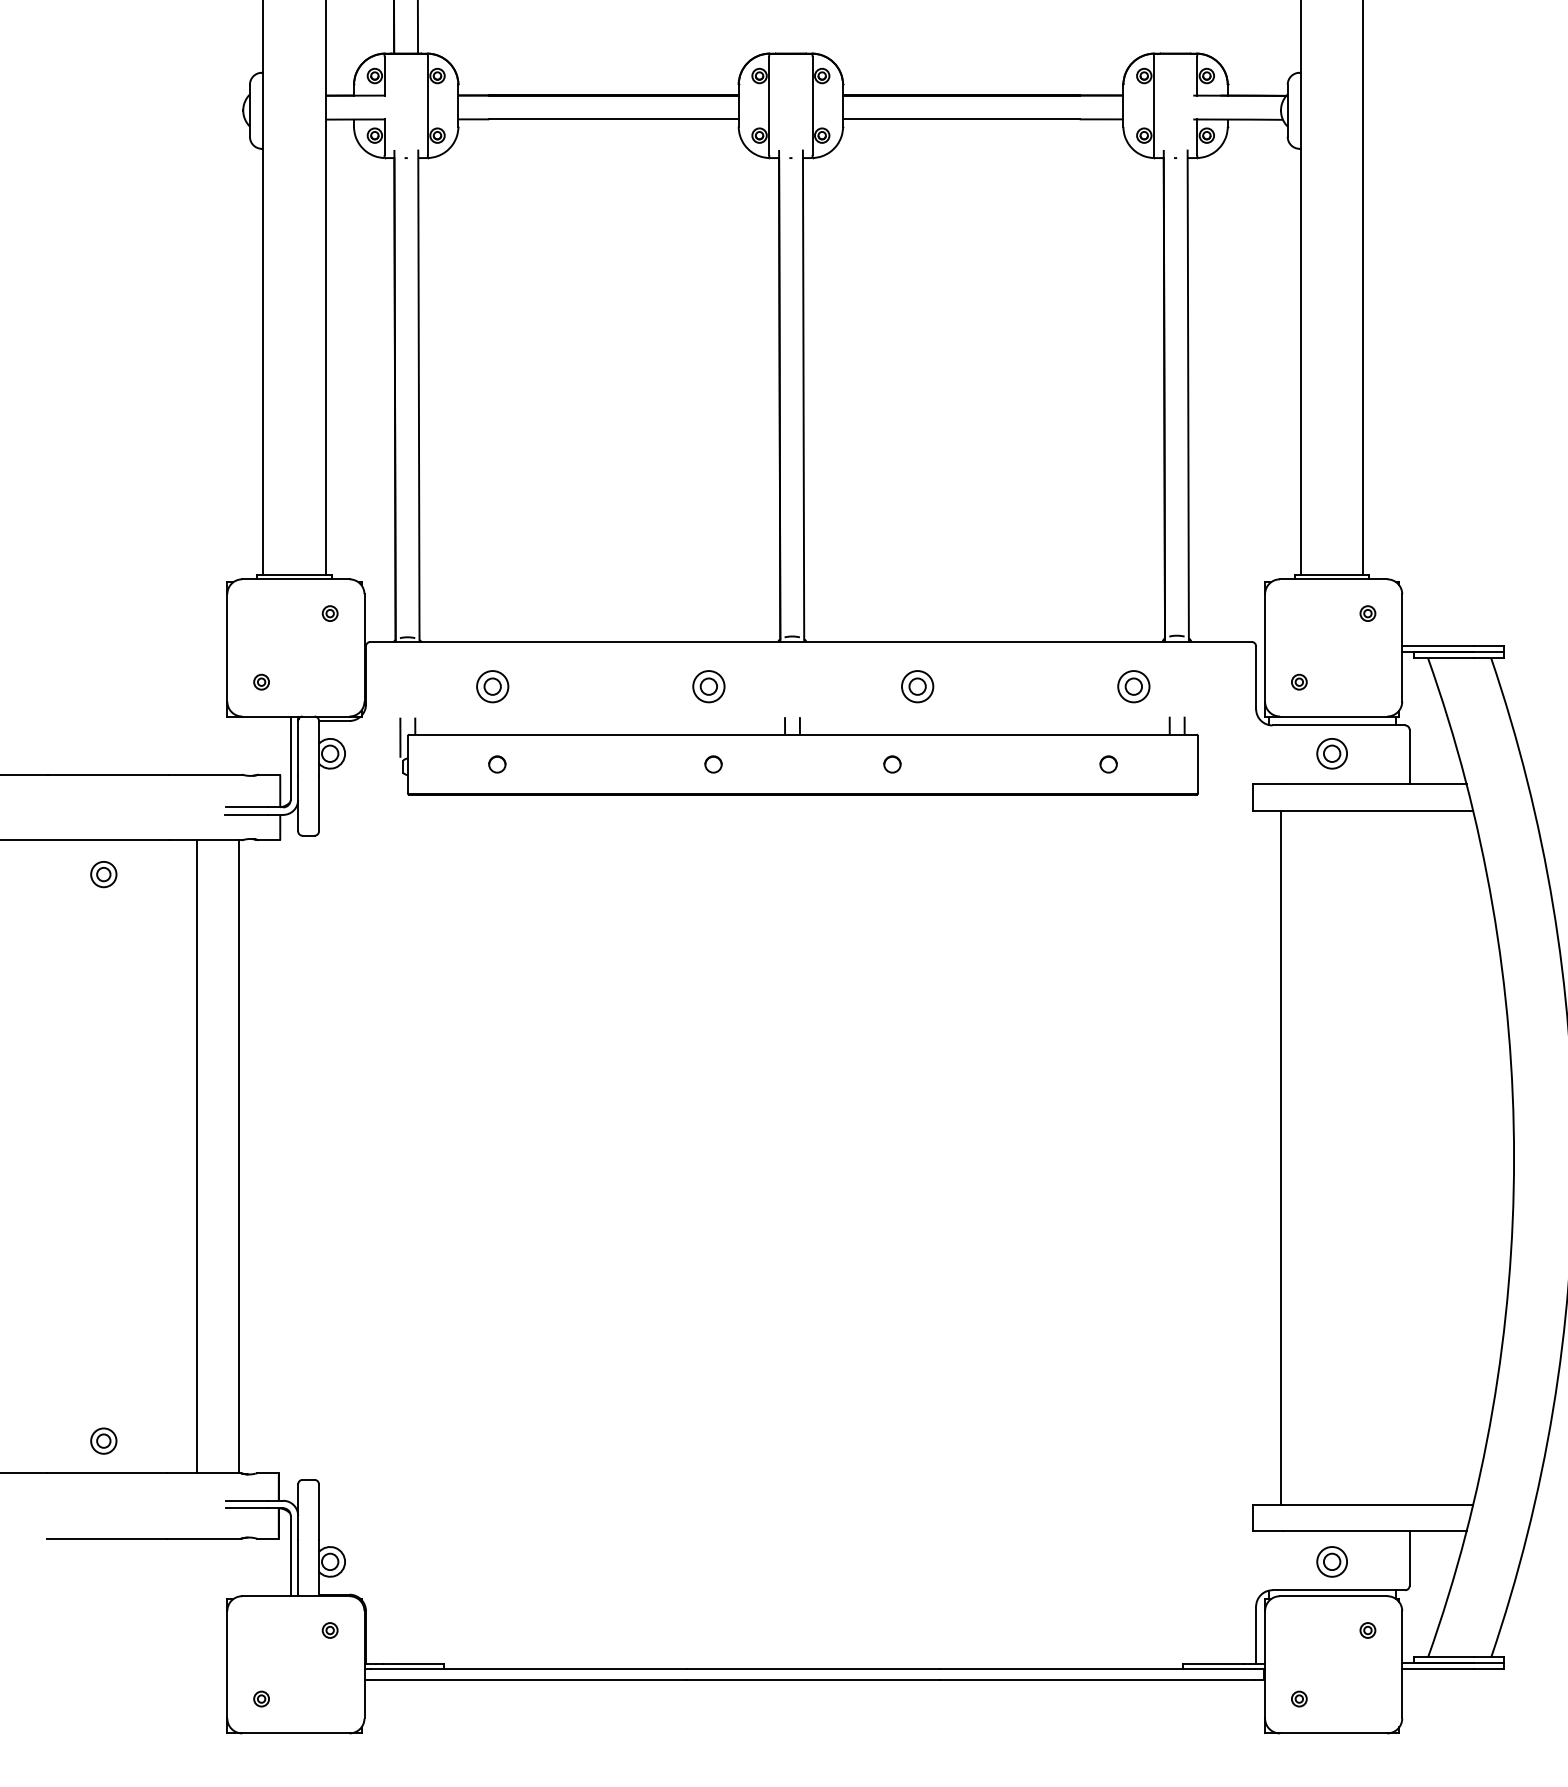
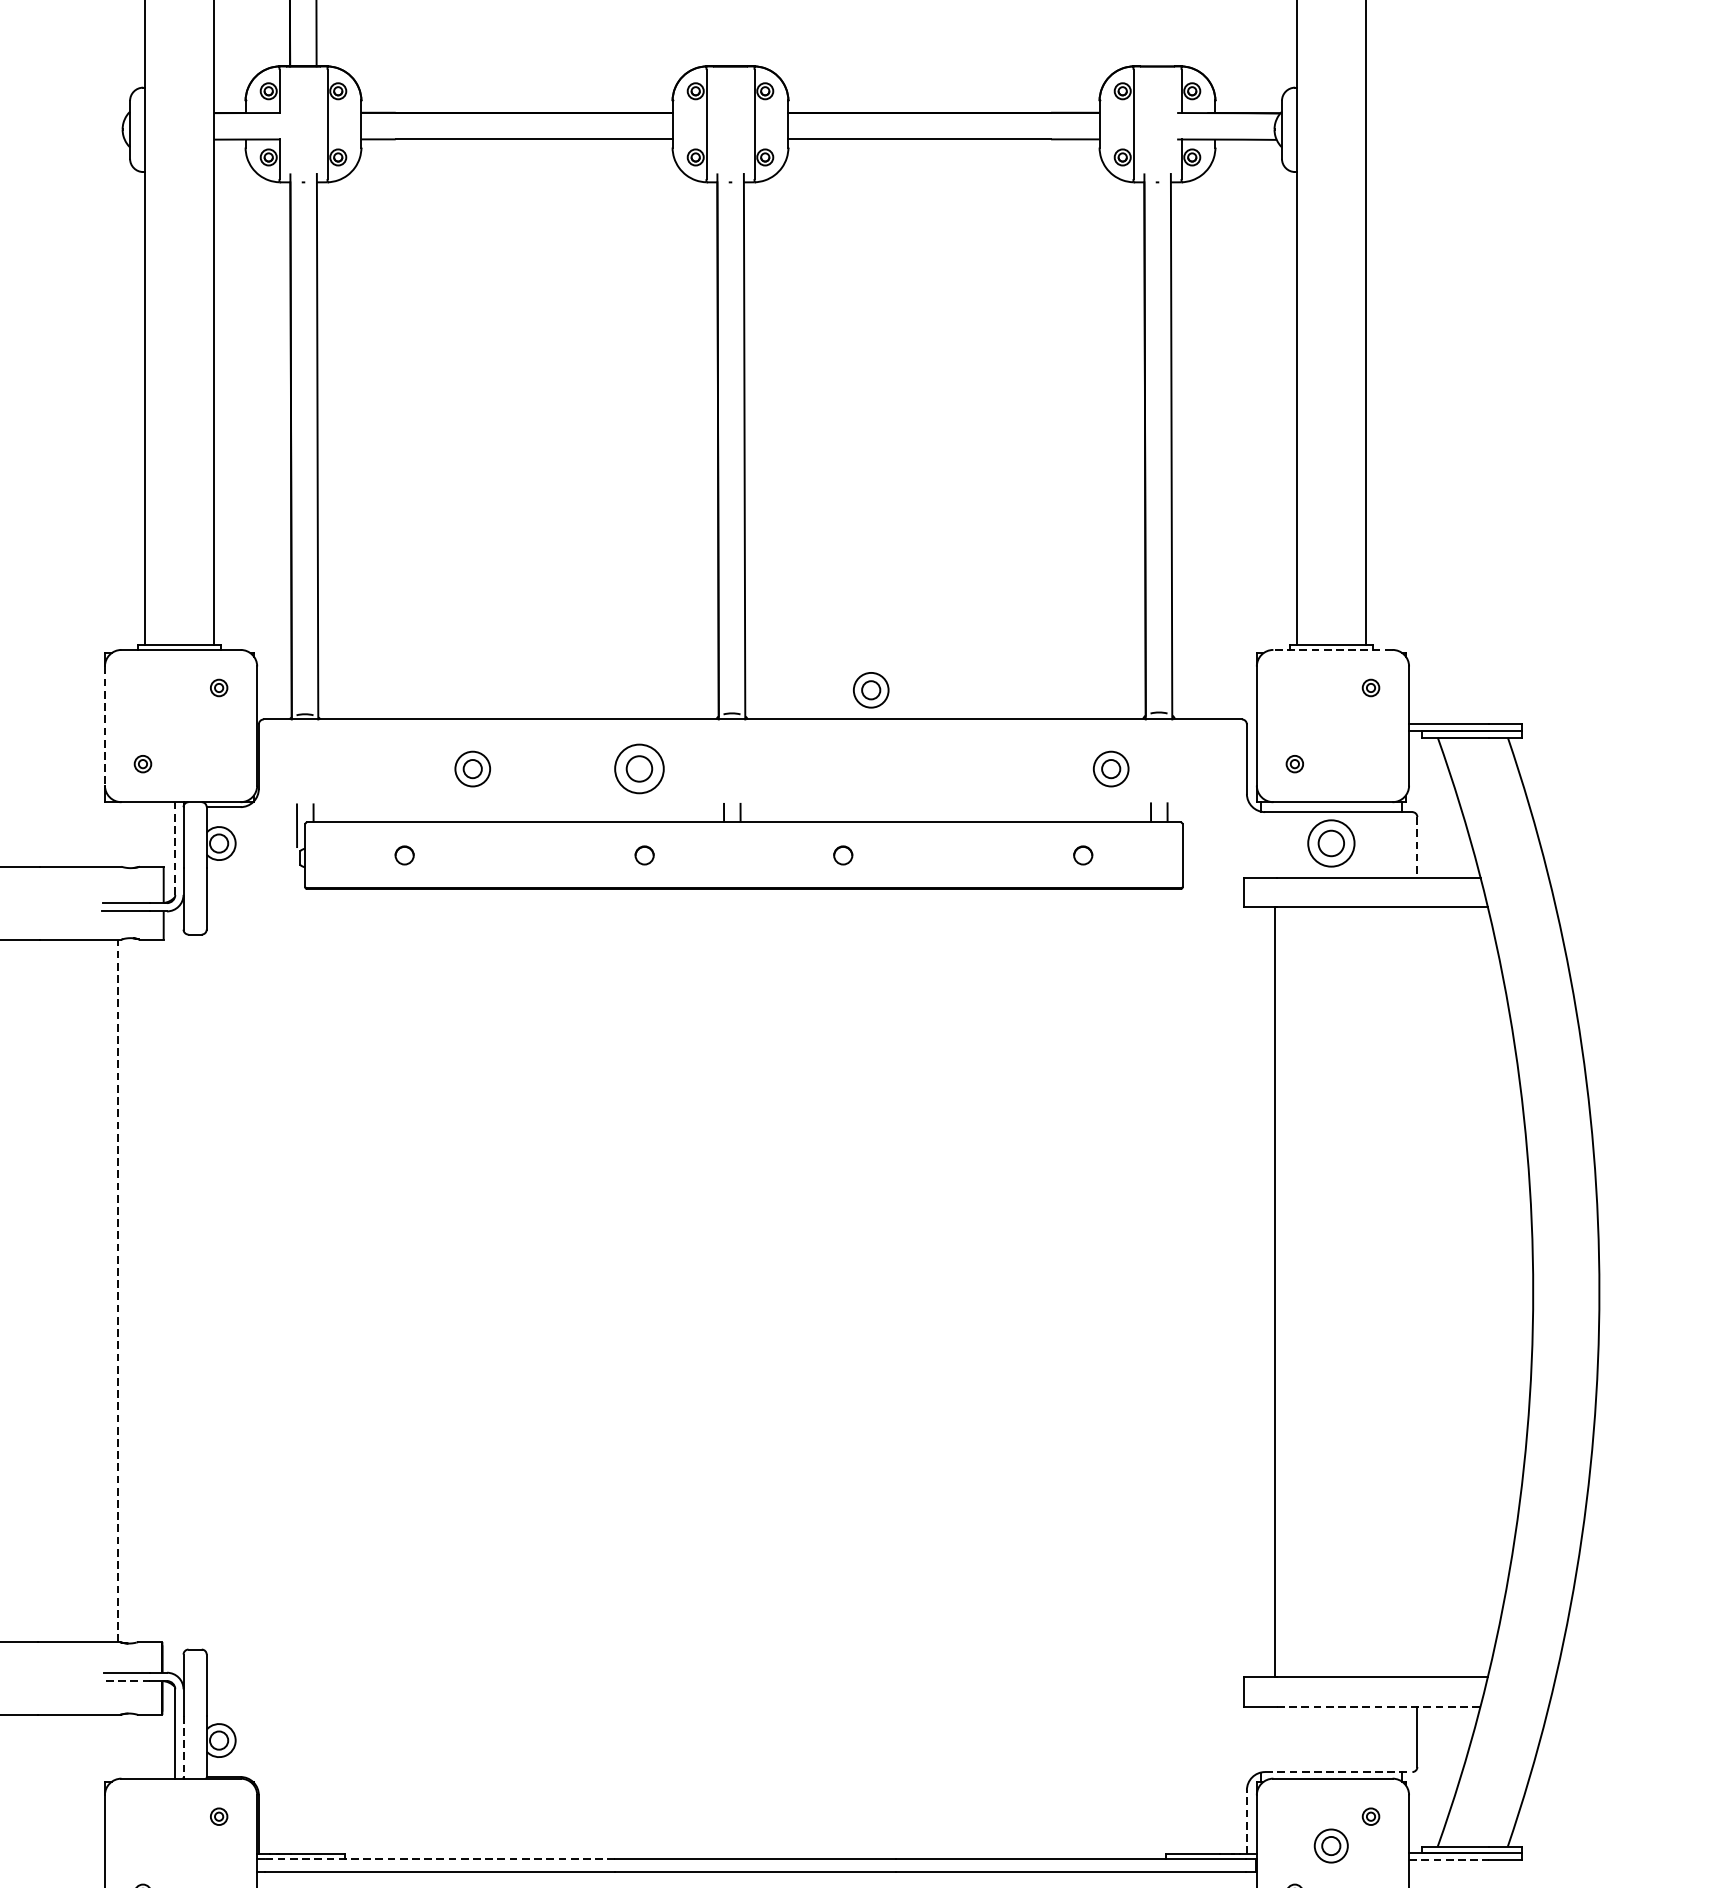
line: (1333, 579) -> (1332, 650), solid -> dashed
line: (227, 647) -> (105, 725), solid -> dashed
part: (492, 686) -> (472, 768), moved
part: (708, 686) -> (639, 768), size x1.4
part: (917, 686) -> (871, 690), moved
part: (1331, 753) -> (1330, 843), size x1.4
line: (1409, 757) -> (1417, 847), solid -> dashed
line: (290, 758) -> (175, 848), solid -> dashed
line: (197, 1156) -> (71, 1290), removed
line: (239, 1156) -> (118, 1290), solid -> dashed
line: (247, 1508) -> (127, 1681), solid -> dashed
line: (1374, 1531) -> (1378, 1706), solid -> dashed
part: (1331, 1561) -> (1330, 1845), moved
line: (298, 1567) -> (183, 1746), solid -> dashed
line: (1339, 1590) -> (1339, 1772), solid -> dashed
line: (1256, 1635) -> (1247, 1822), solid -> dashed
line: (529, 1668) -> (440, 1858), solid -> dashed
line: (1438, 1669) -> (1449, 1860), solid -> dashed

